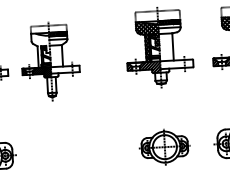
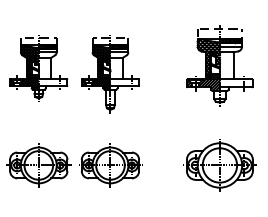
hatch: (41, 50) -> (101, 62), added
part: (164, 147) -> (219, 165), size x1.43
part: (55, 153) -> (110, 165), added

